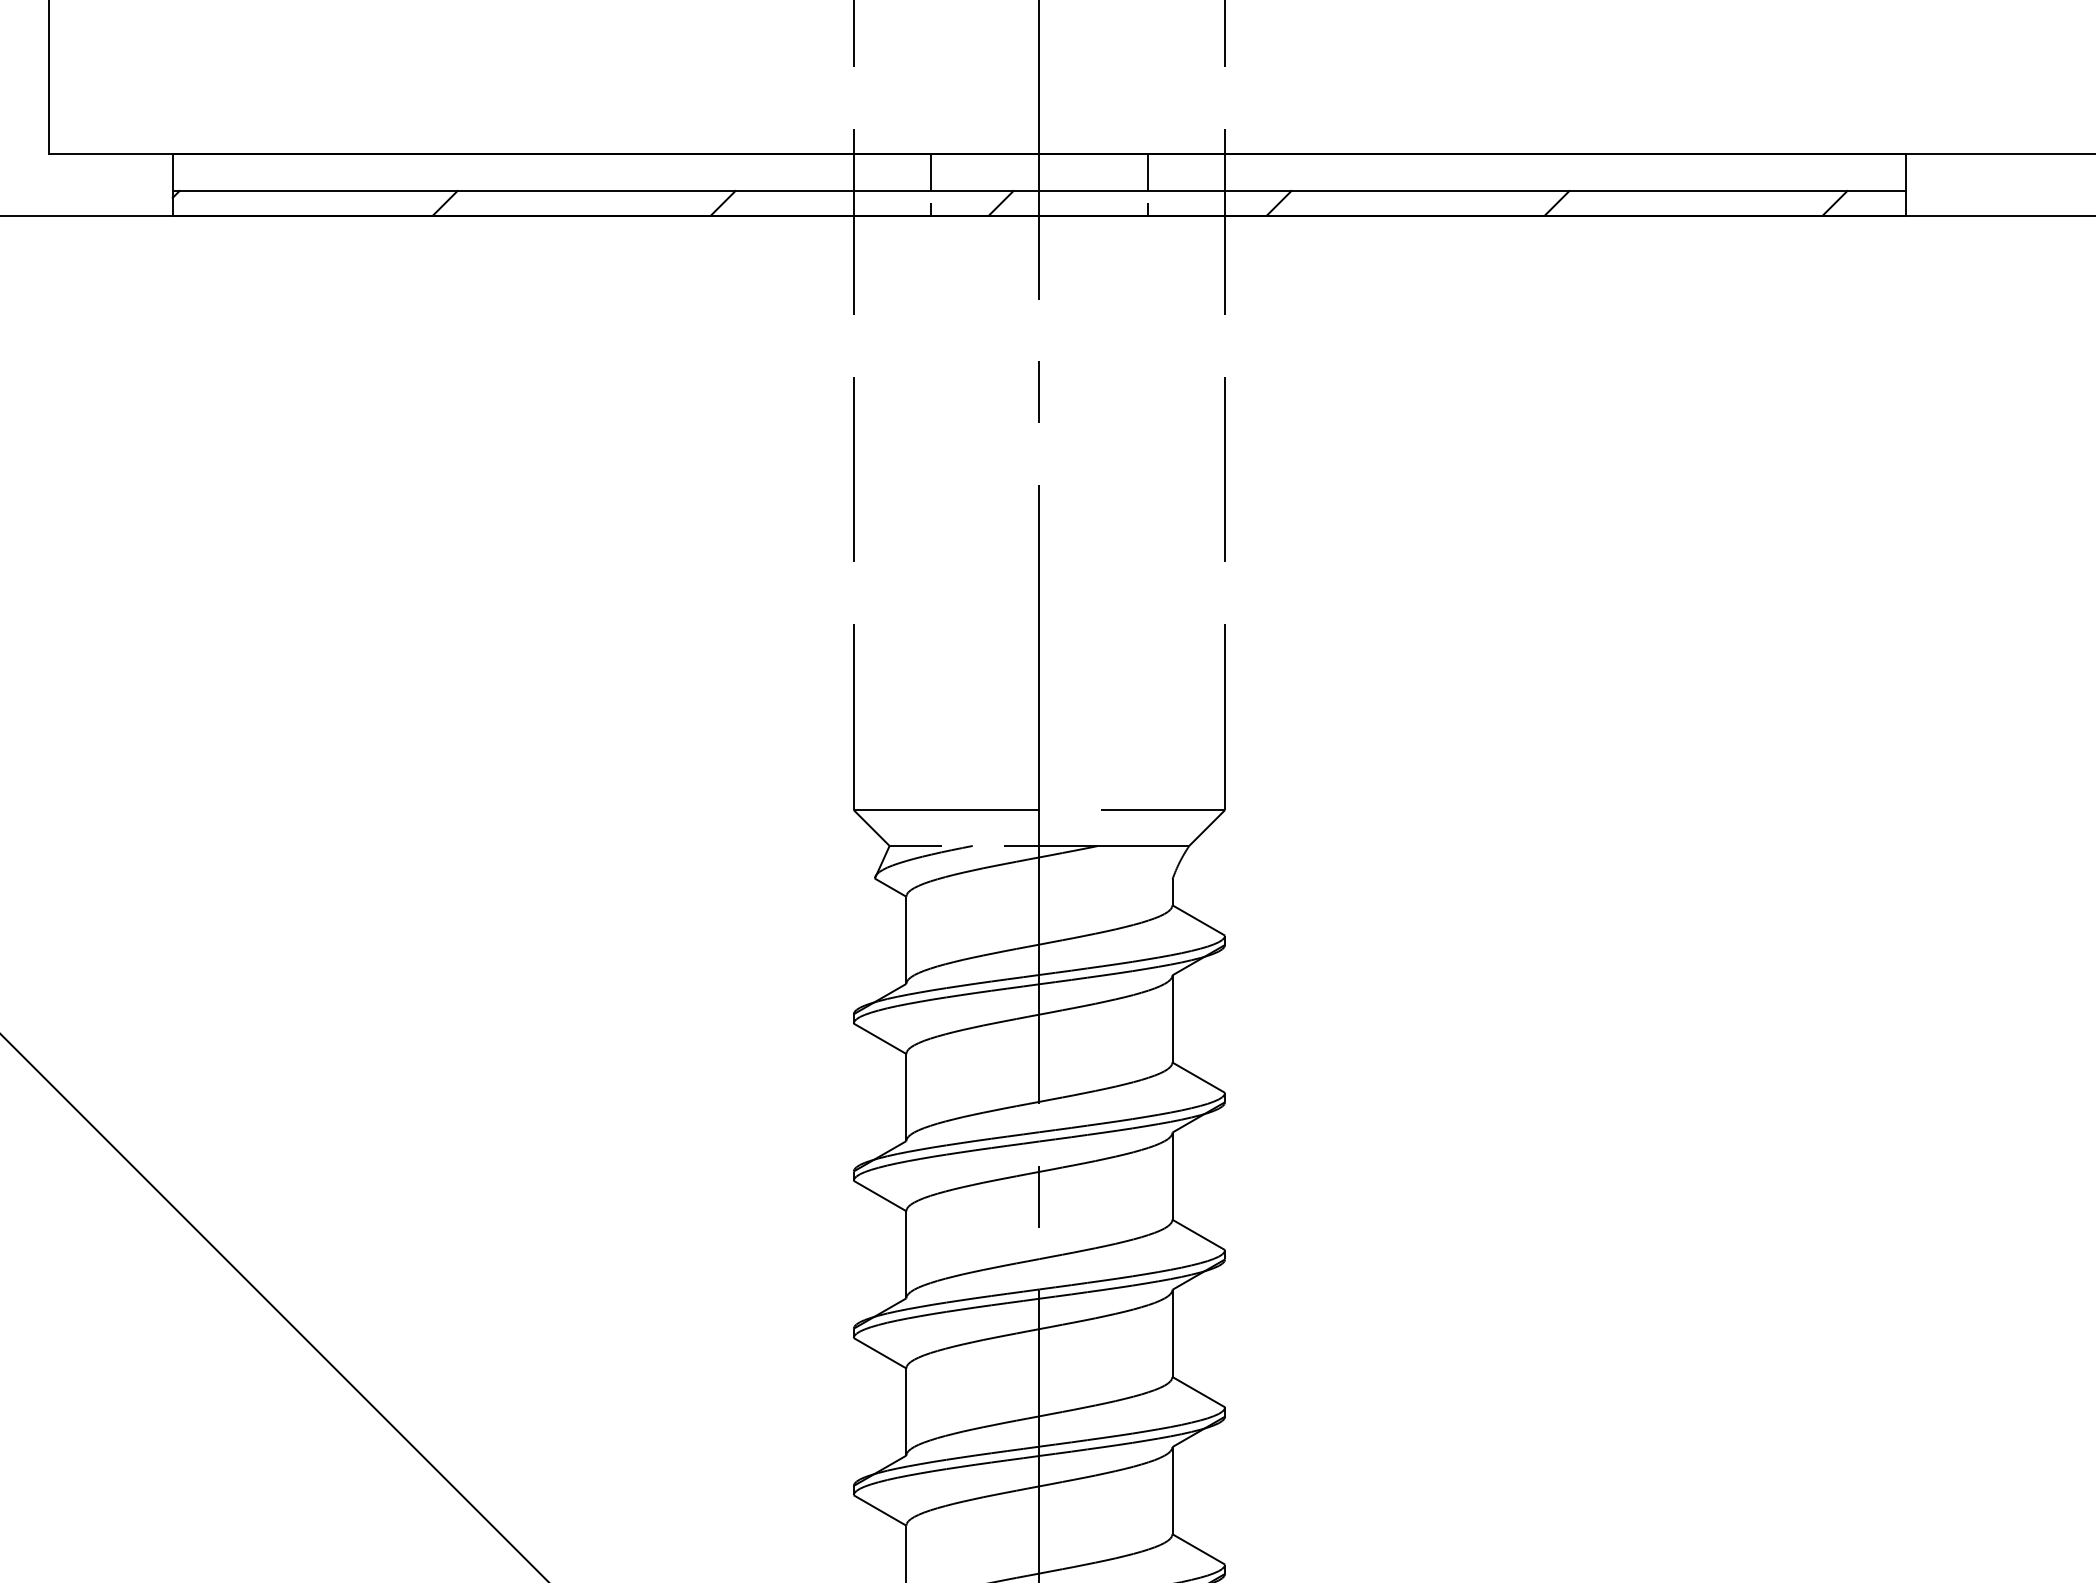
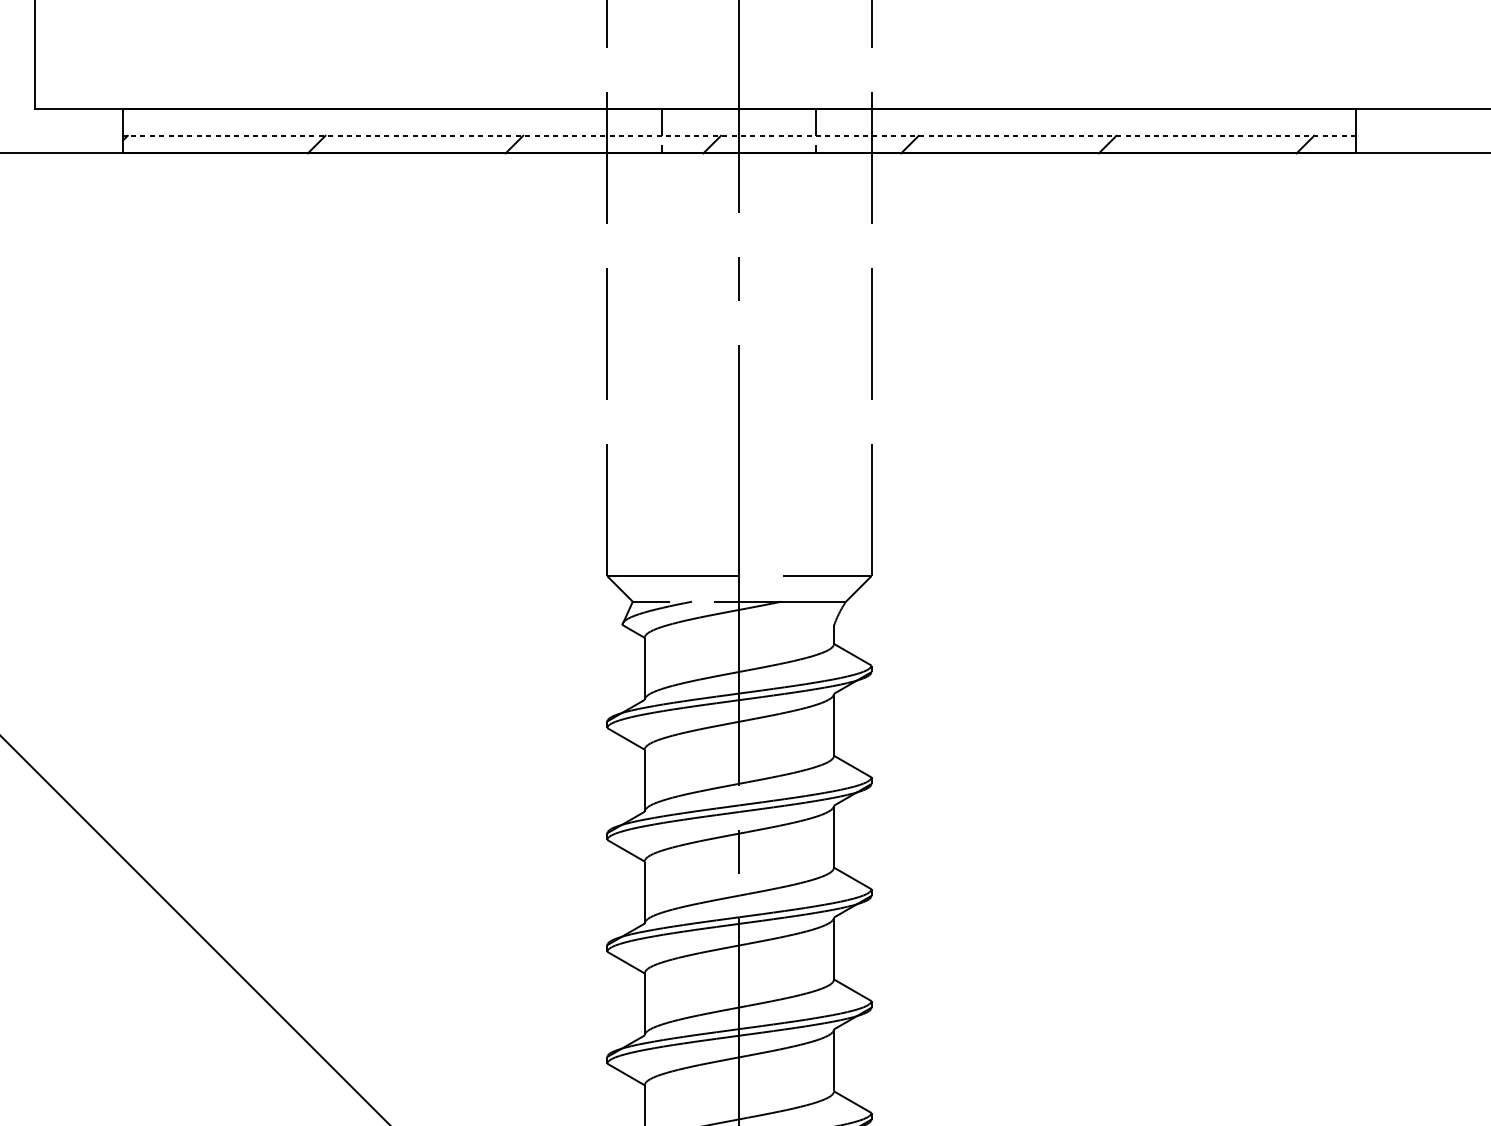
line: (1039, 191) -> (739, 136), solid -> dashed

